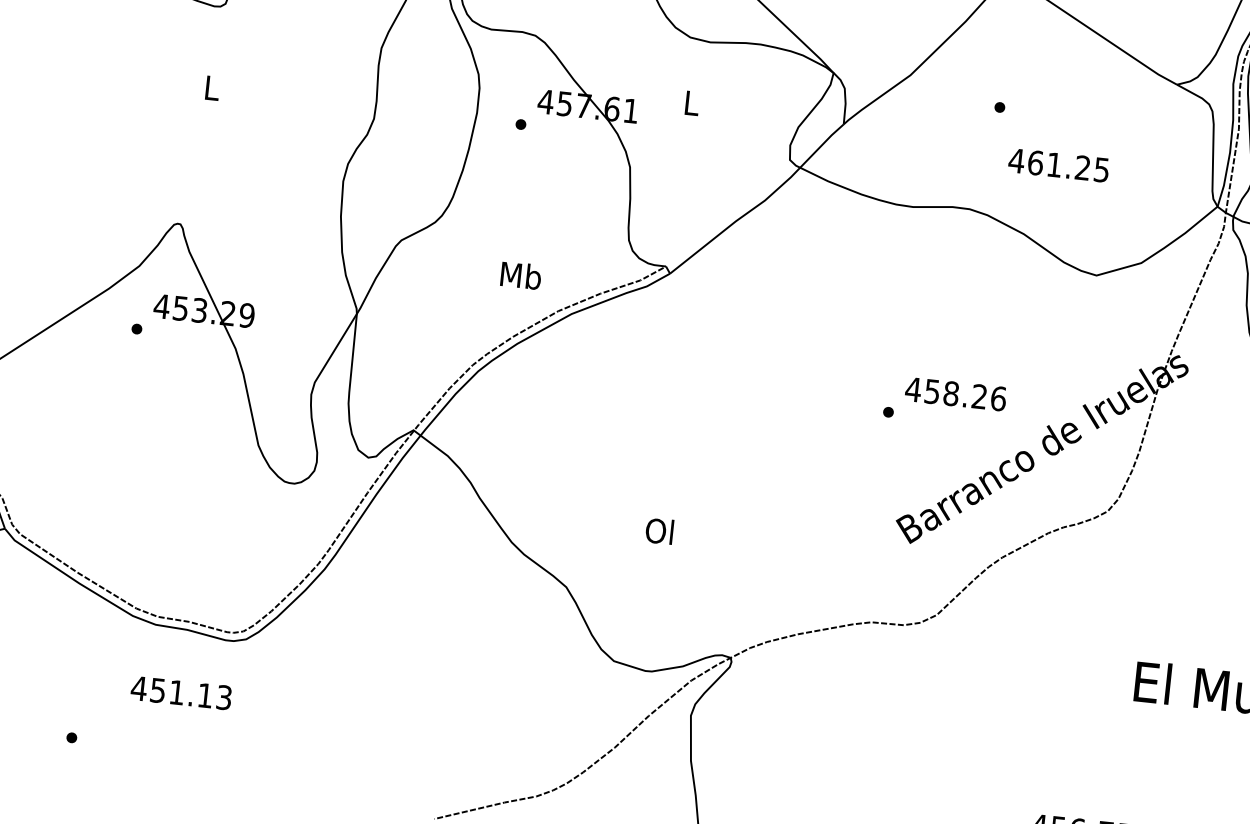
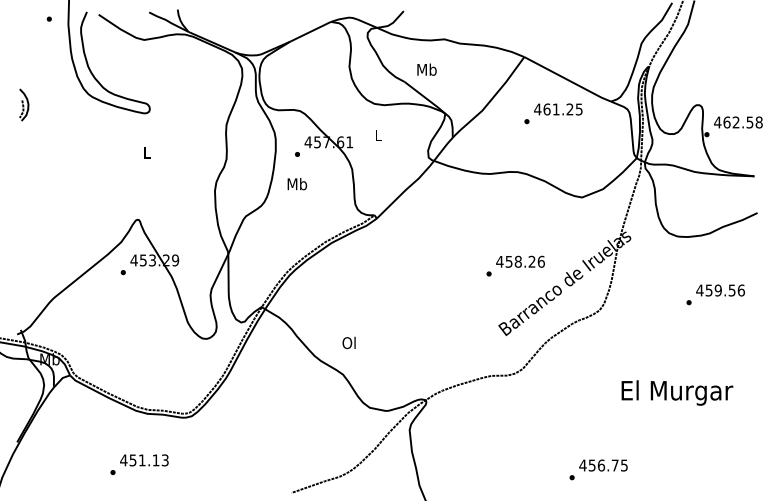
text: (1059, 165) -> (558, 109), moved
text: (521, 276) -> (297, 184), moved
text: (658, 530) -> (348, 342), moved
text: (181, 693) -> (144, 460), moved

